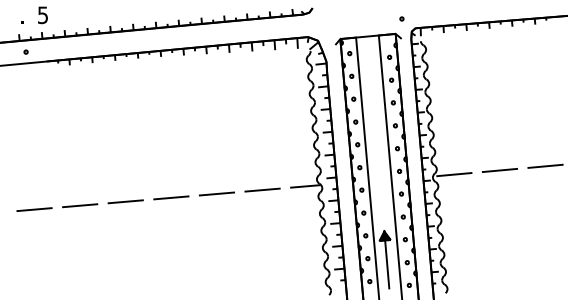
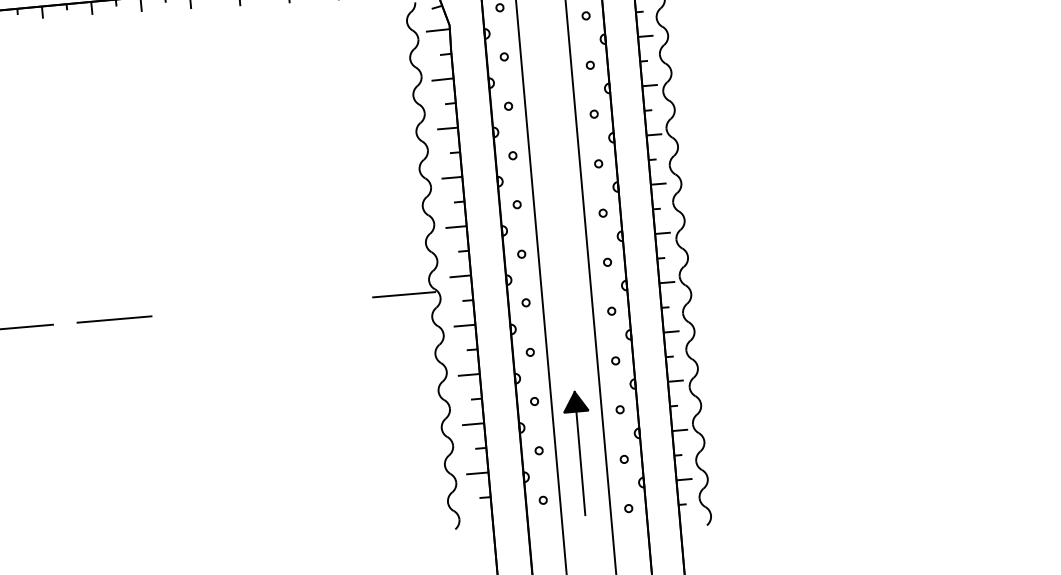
line: (545, 165) -> (922, 249), removed
line: (499, 170) -> (823, 260), removed
line: (454, 174) -> (726, 268), removed
line: (262, 189) -> (311, 301), removed
line: (216, 193) -> (211, 310), removed

